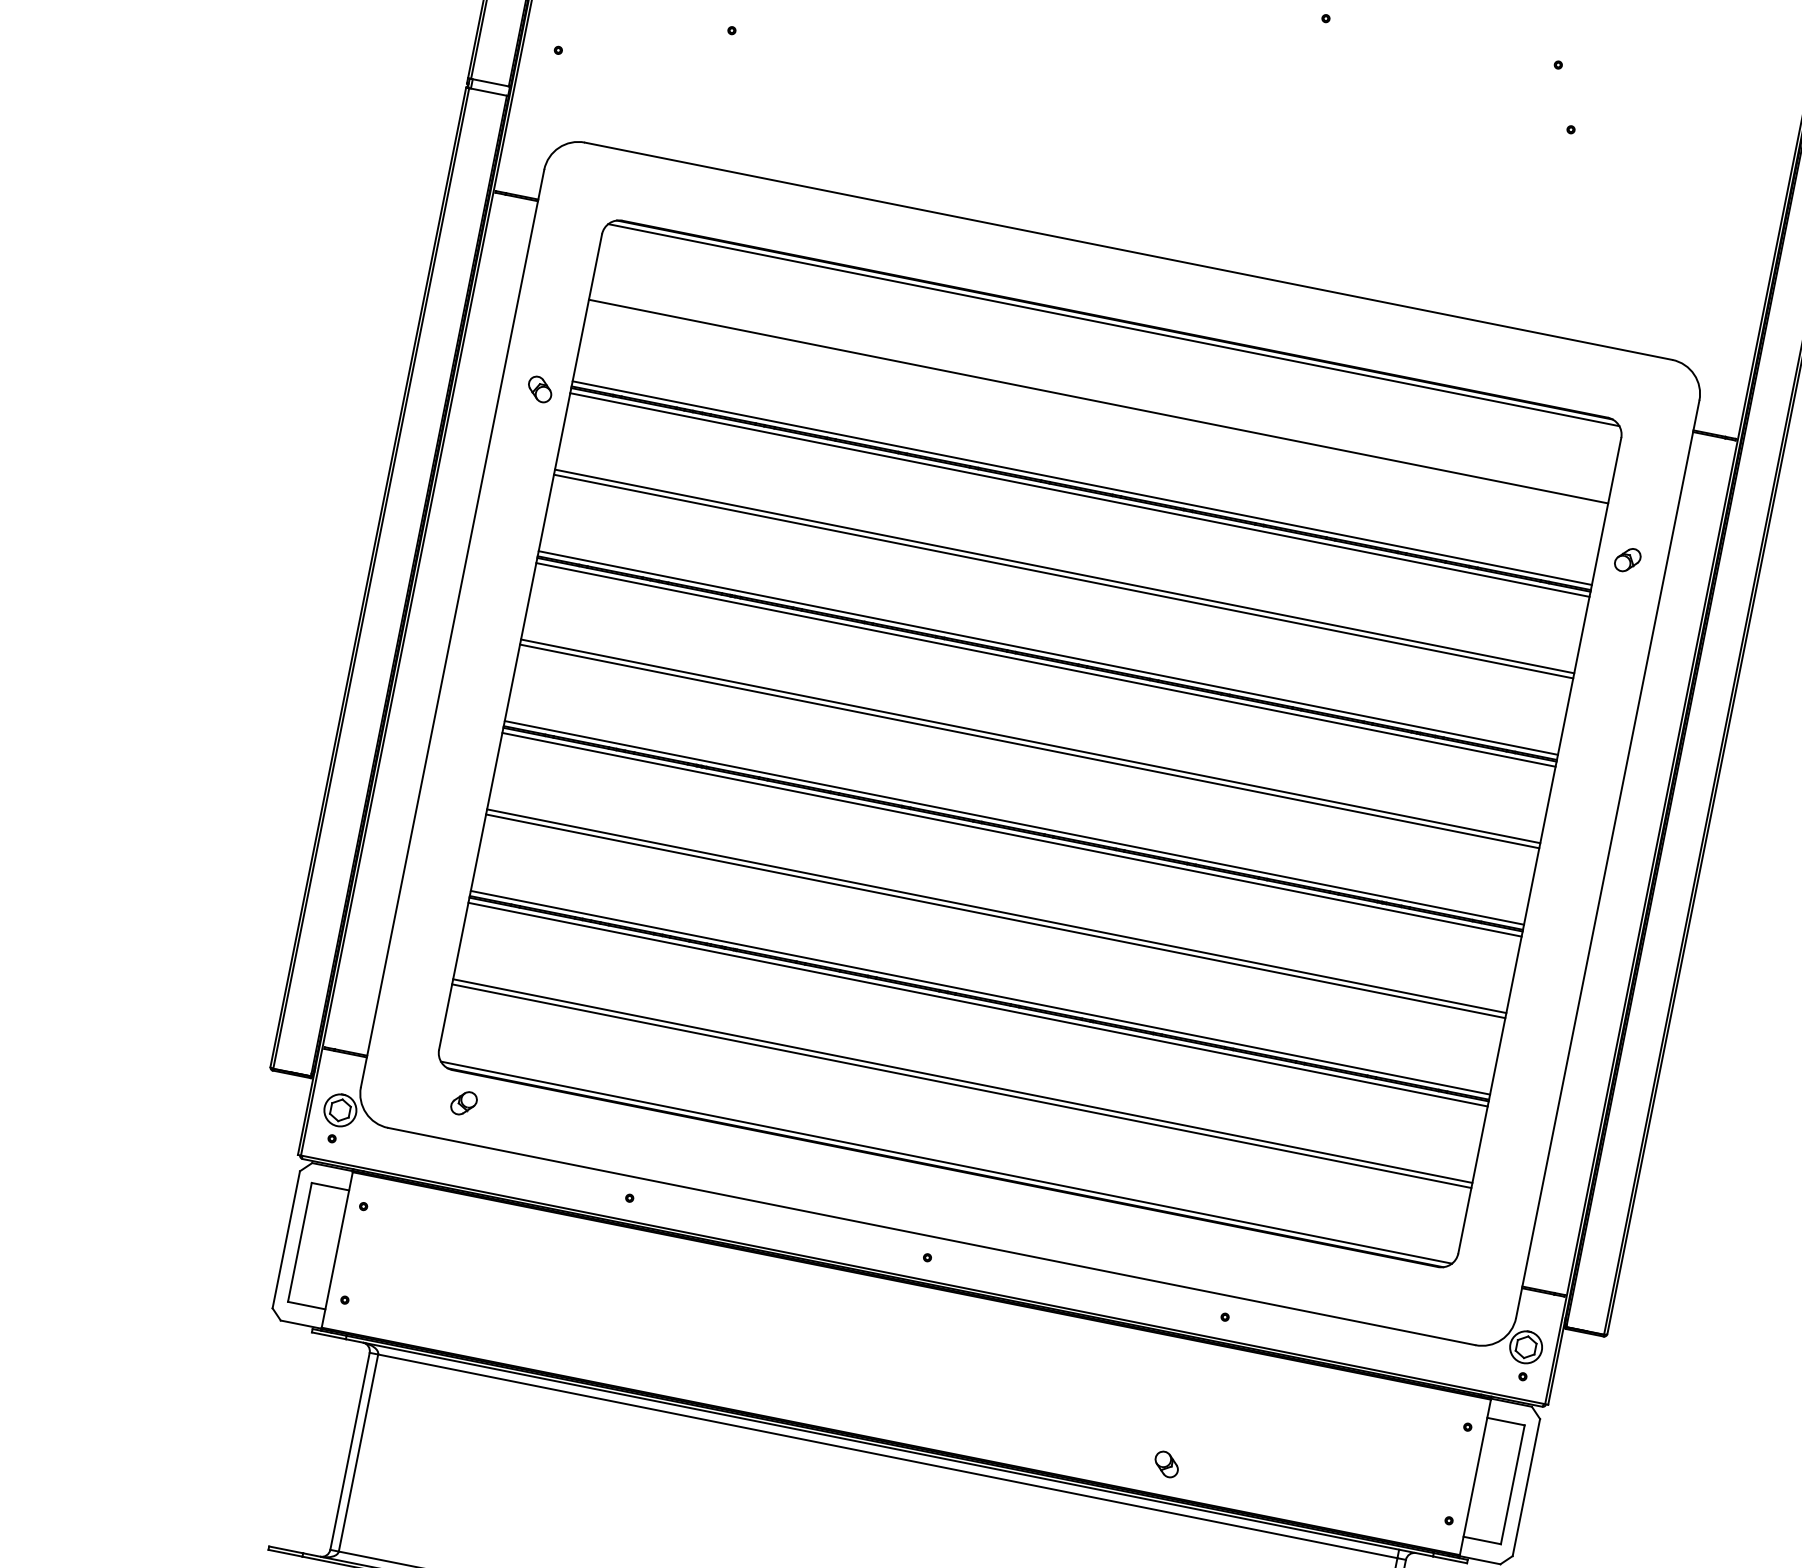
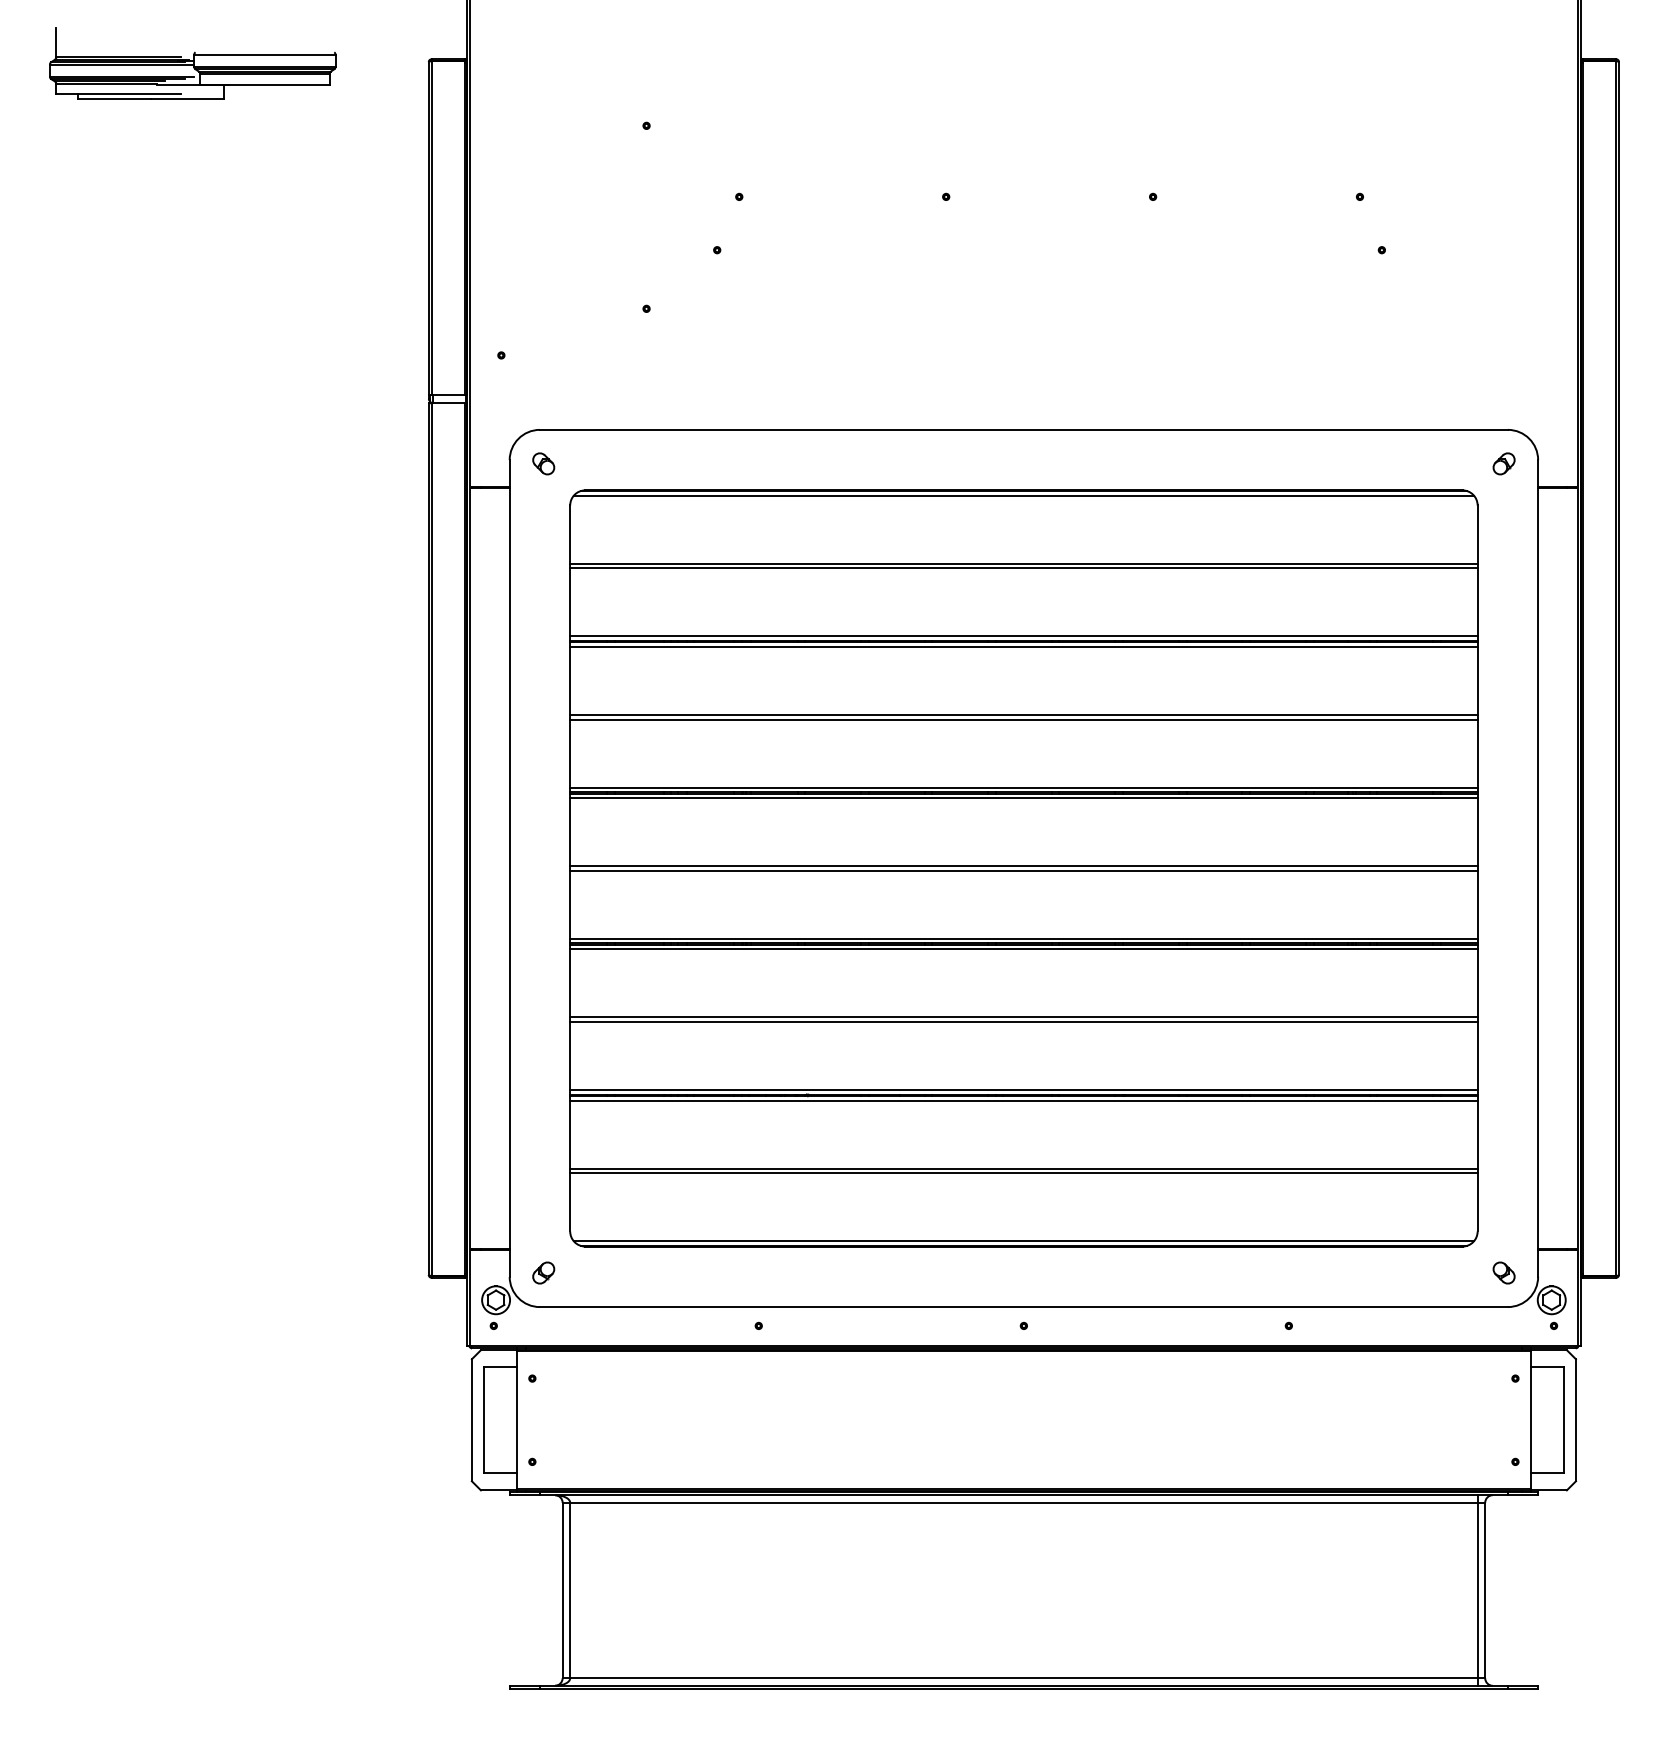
part: (539, 388) -> (543, 463), moved
line: (1097, 406) -> (1023, 568), added
part: (1627, 559) -> (1503, 463), moved
part: (463, 1102) -> (543, 1272), moved
part: (1166, 1463) -> (1503, 1272), moved

